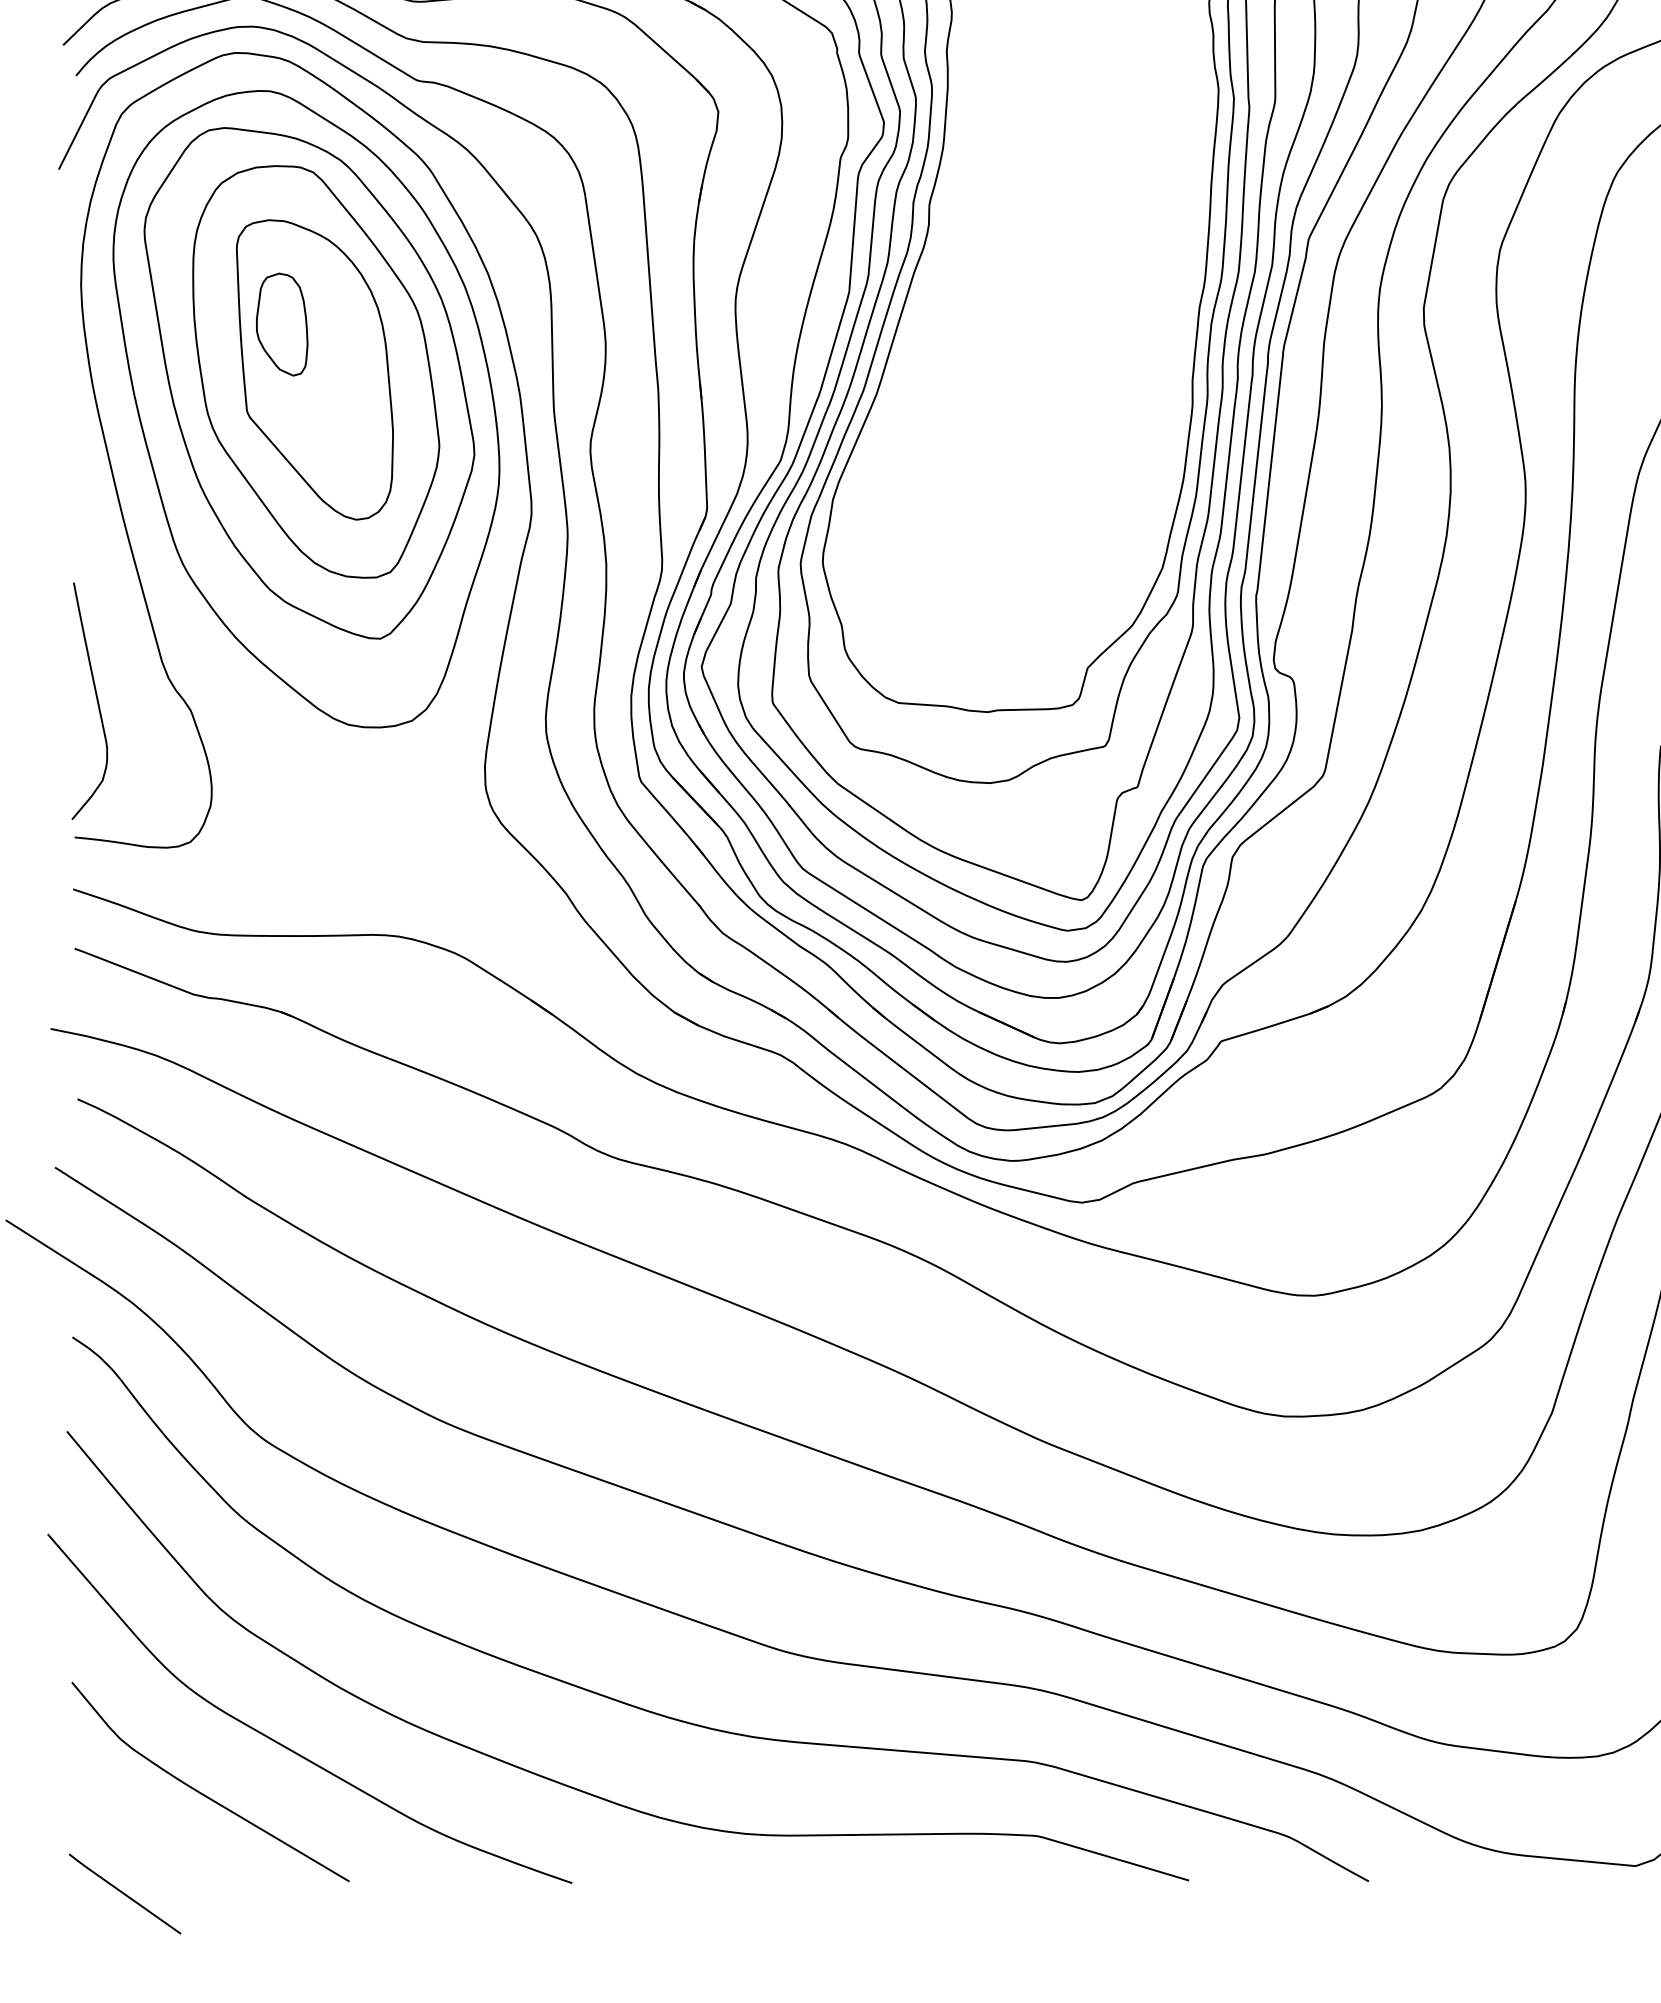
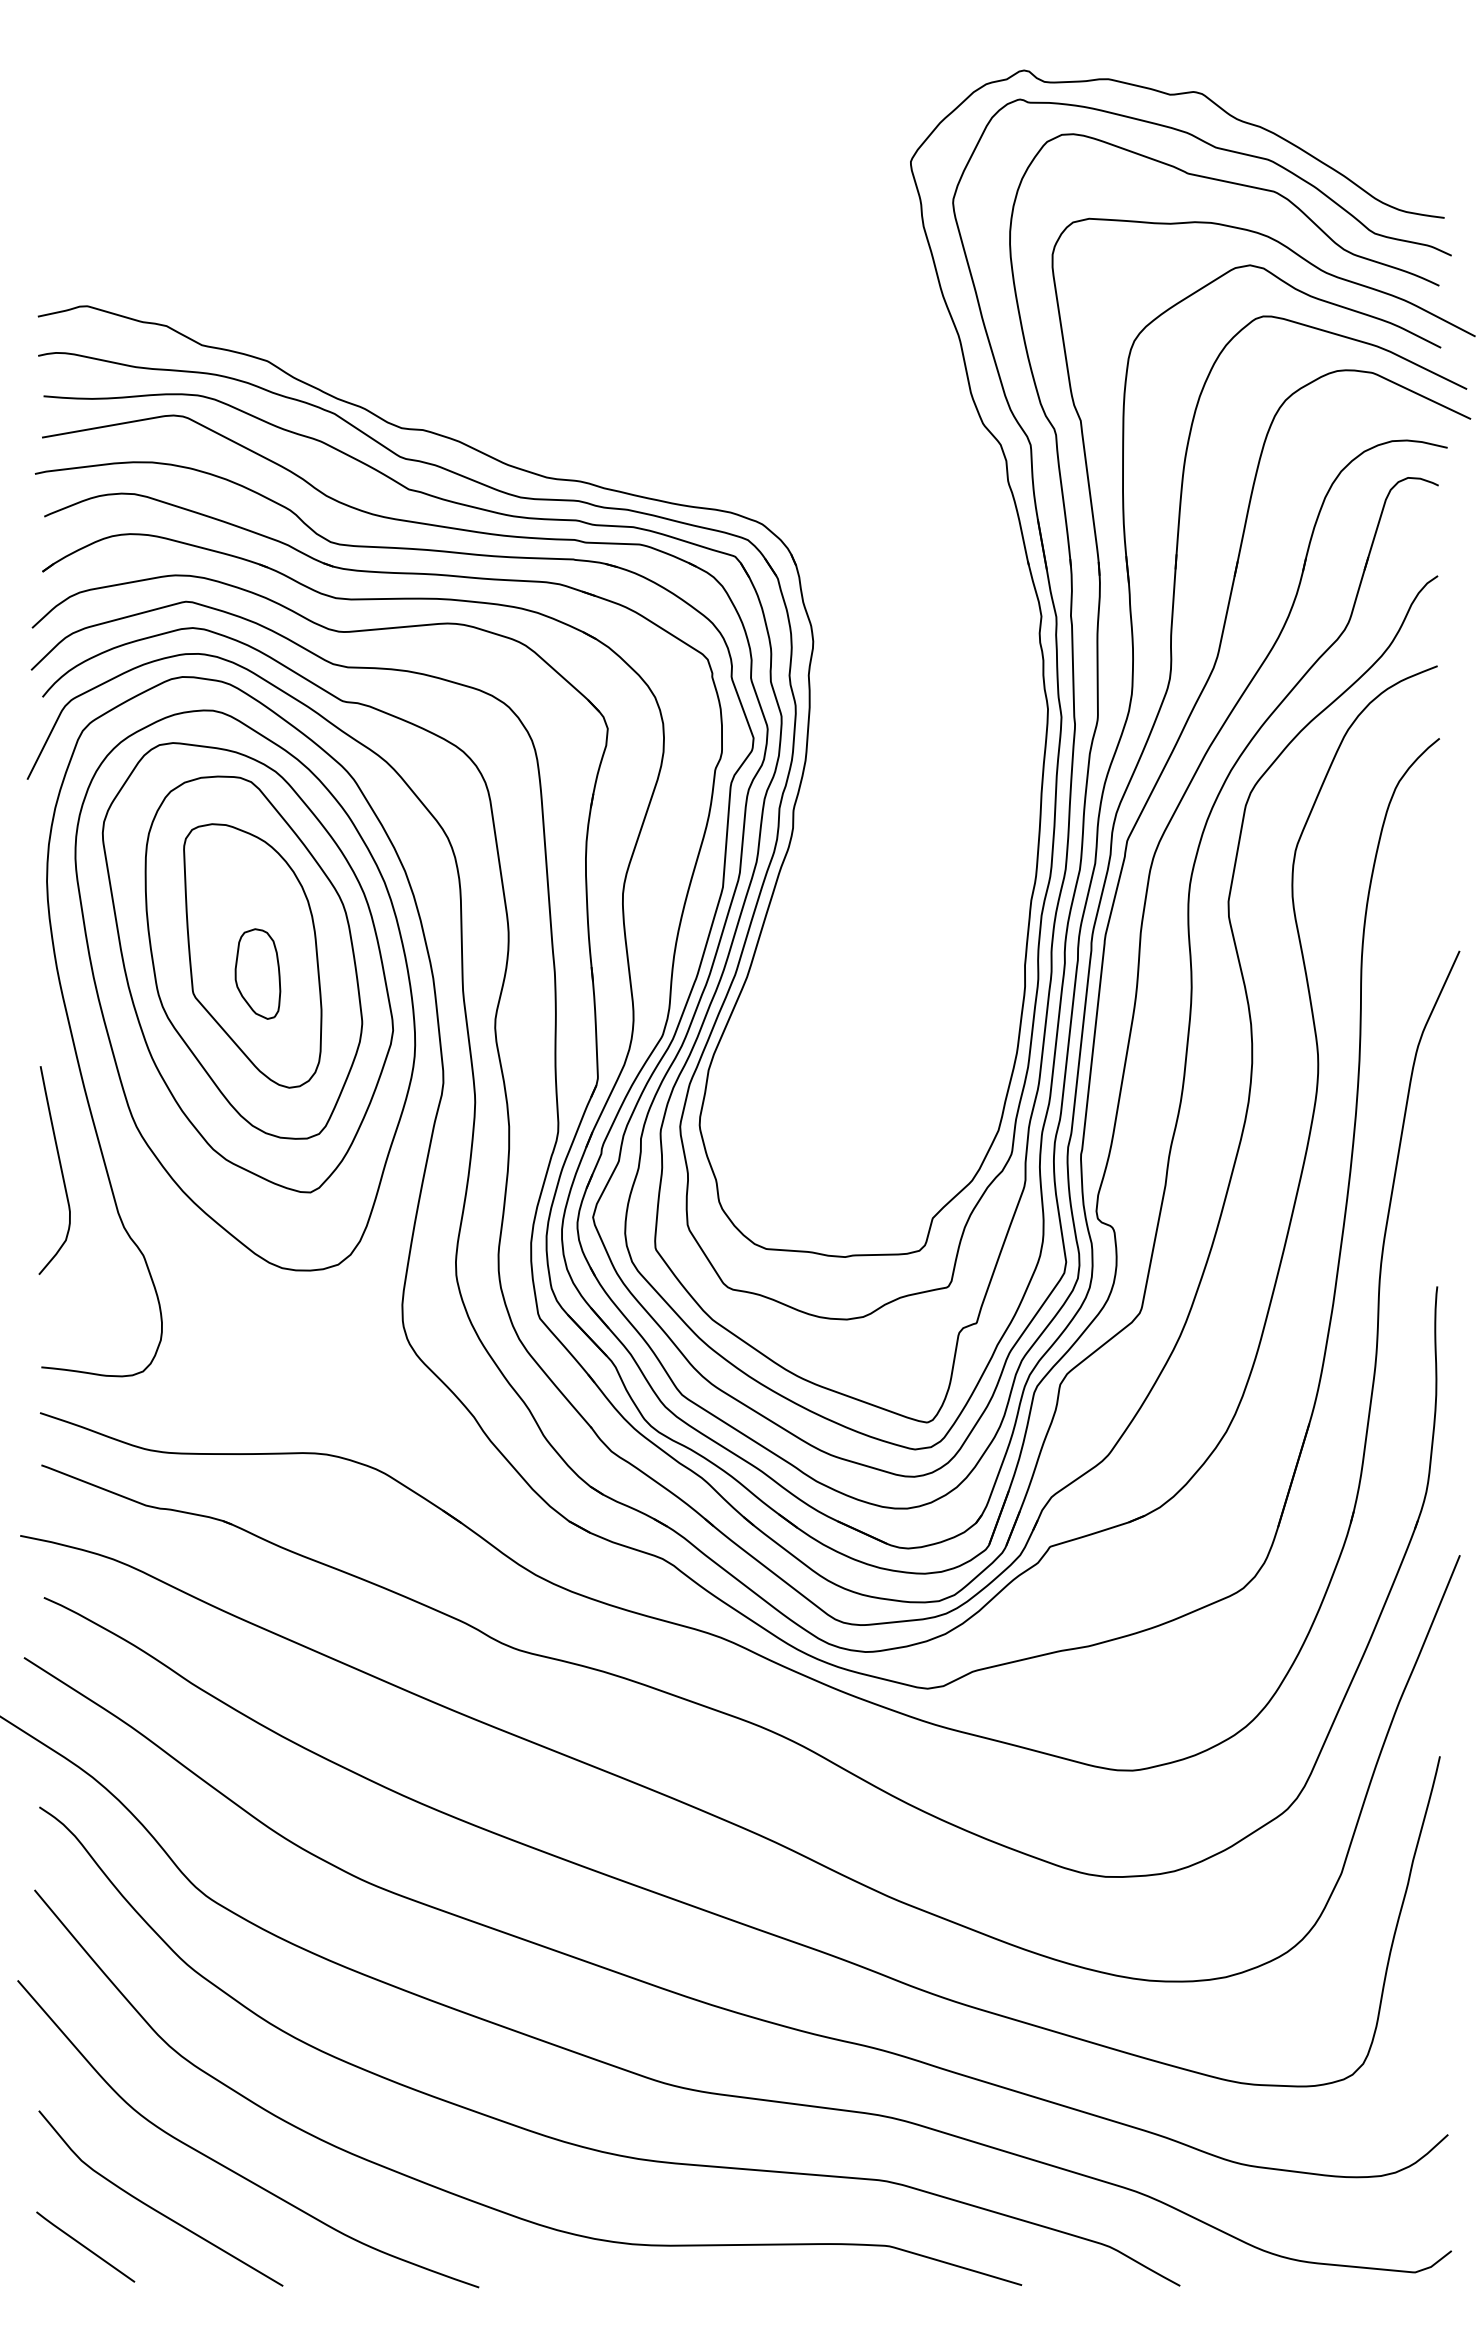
part: (281, 323) -> (257, 973), moved
curve: (96, 701) -> (60, 1170), moved
line: (124, 1893) -> (85, 2246), moved

